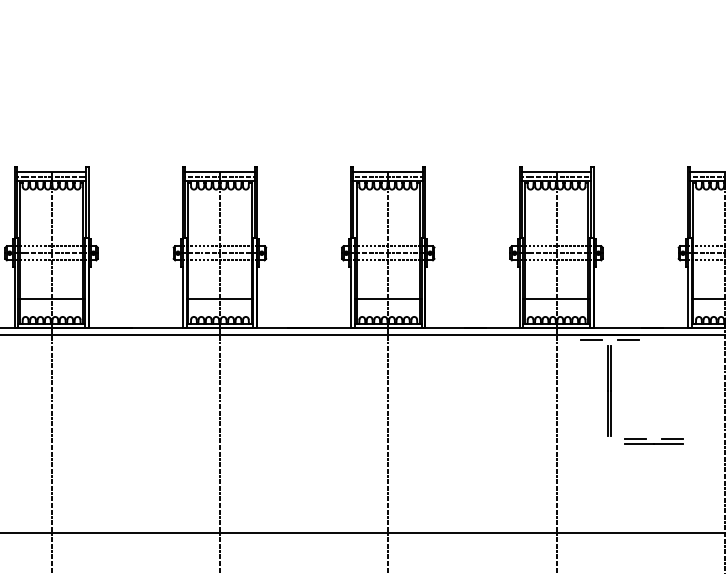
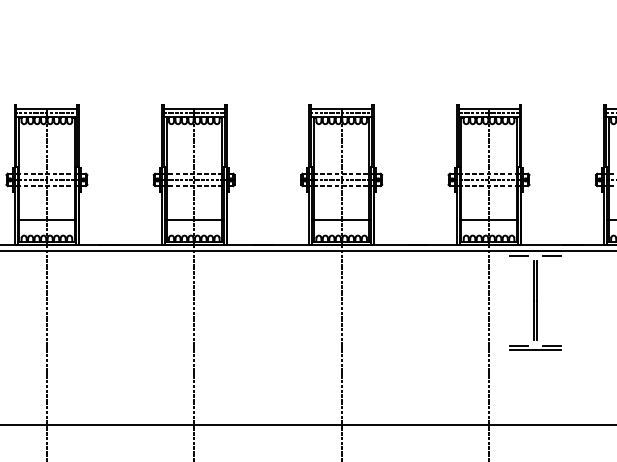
part: (653, 441) -> (535, 348), moved

